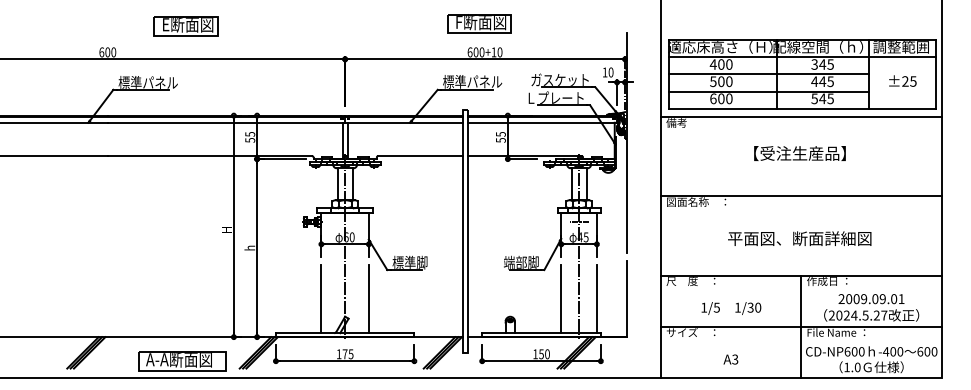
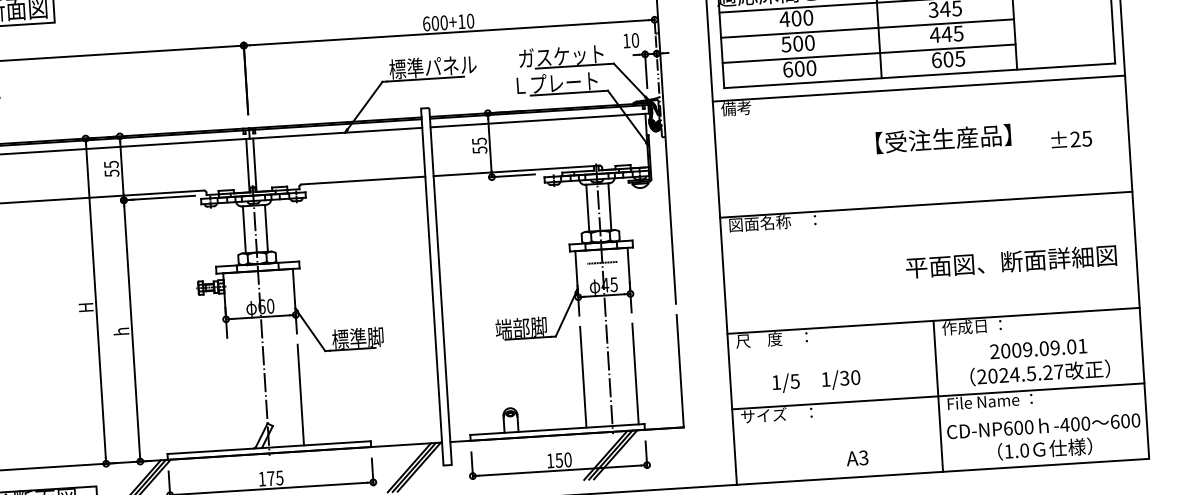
text: (902, 80) -> (1070, 138), moved
text: (818, 98) -> (942, 59), 545 -> 605
text: (799, 153) -> (942, 138), moved
text: (799, 238) -> (1010, 261), moved
line: (321, 298) -> (231, 398), removed
text: (731, 308) -> (816, 381), moved
text: (730, 359) -> (856, 458), moved

